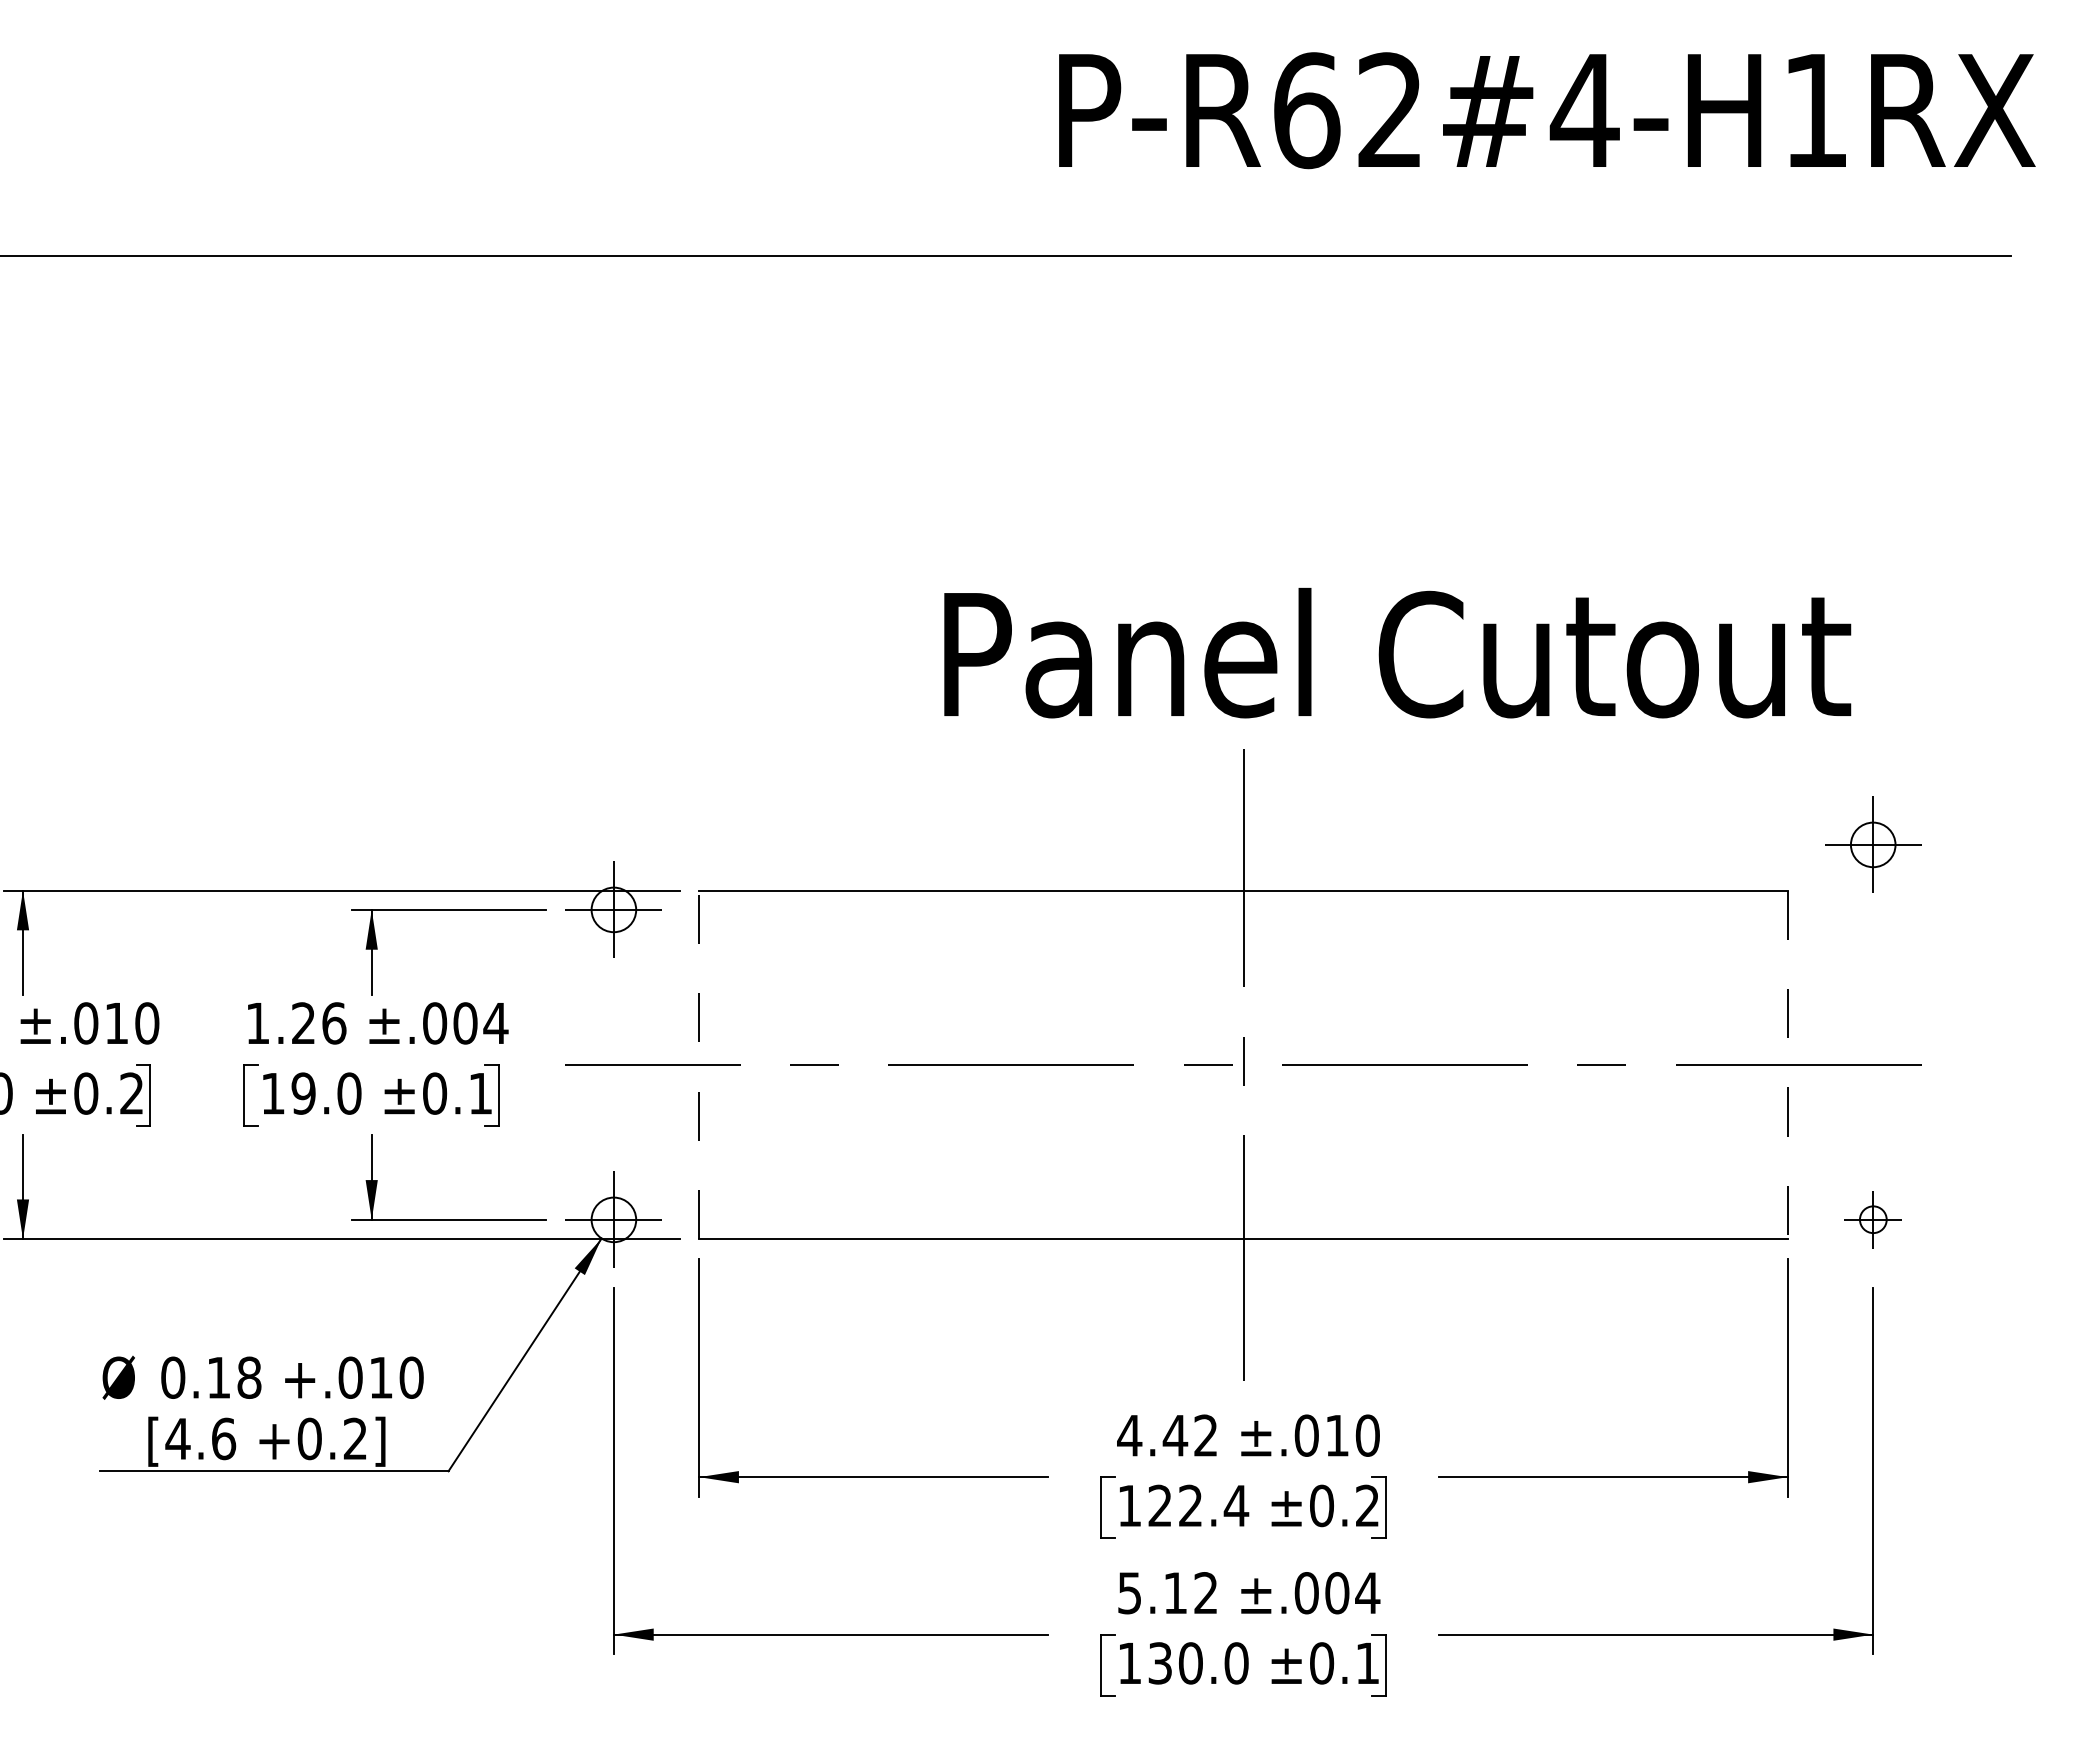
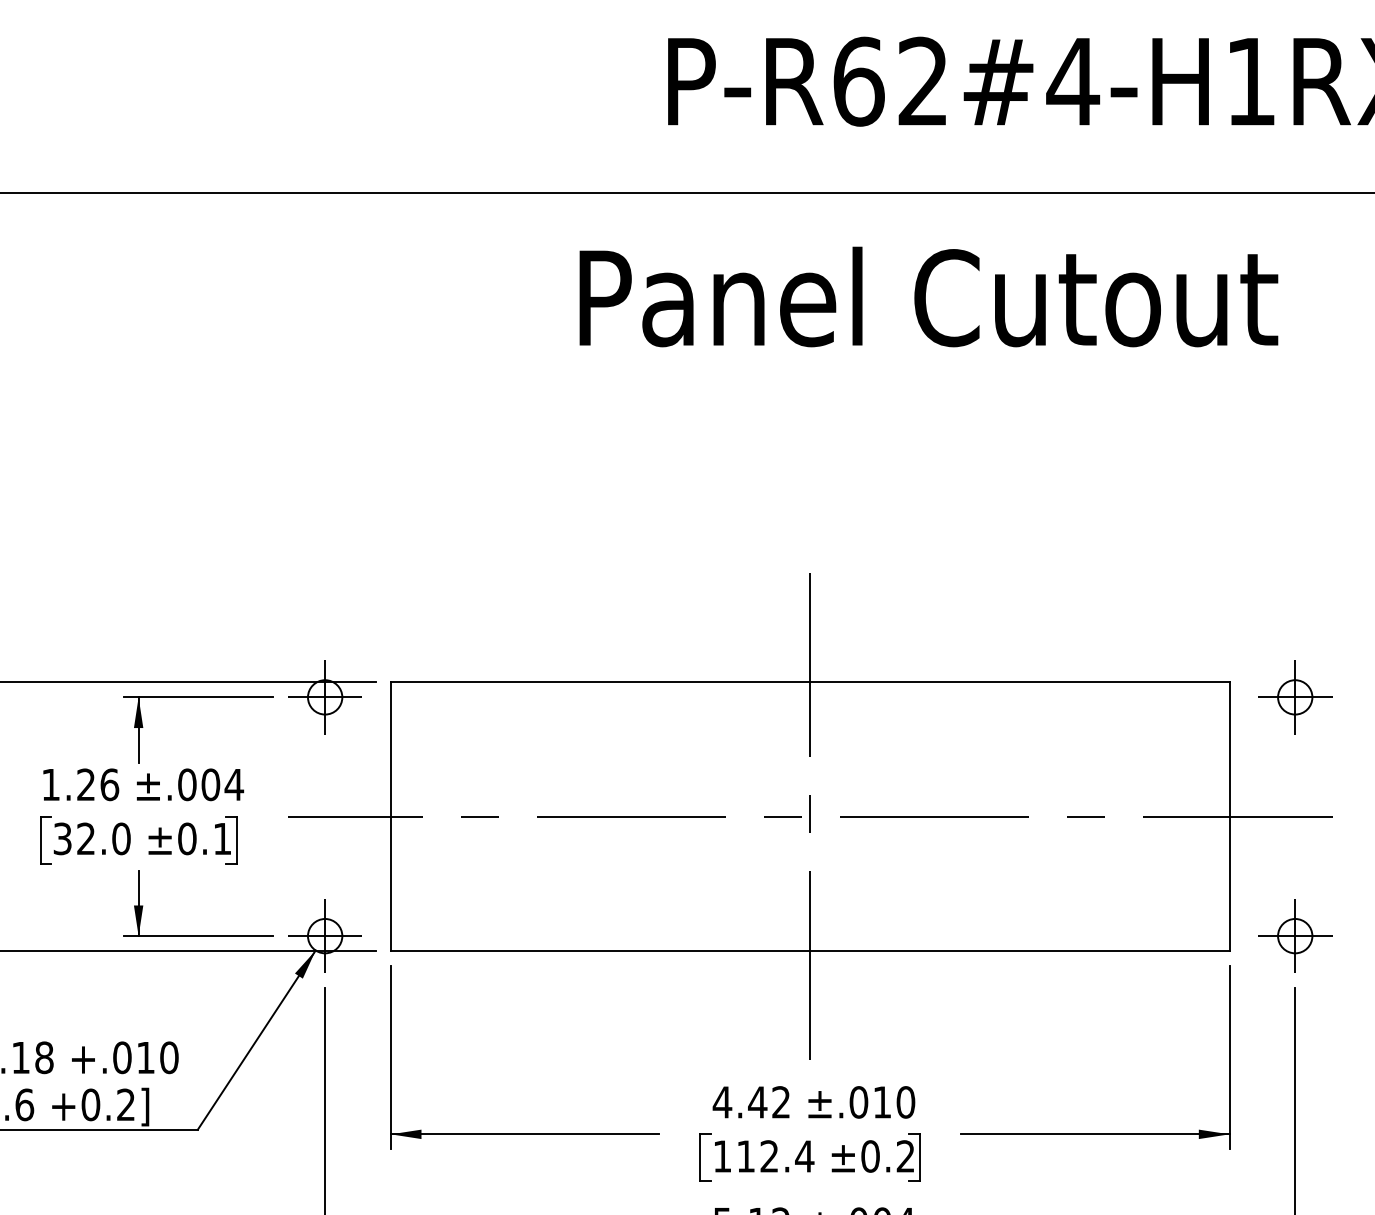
text: (1397, 652) -> (928, 296), moved
part: (1873, 844) -> (1295, 697), moved
line: (699, 1064) -> (391, 816), dashed -> solid
line: (1787, 1065) -> (1229, 817), dashed -> solid
text: (288, 1093) -> (74, 838), 19.0 -> 32.0
part: (1873, 1219) -> (1295, 935), size x1.67
text: (1159, 1505) -> (745, 1156), 122.4 -> 112.4

